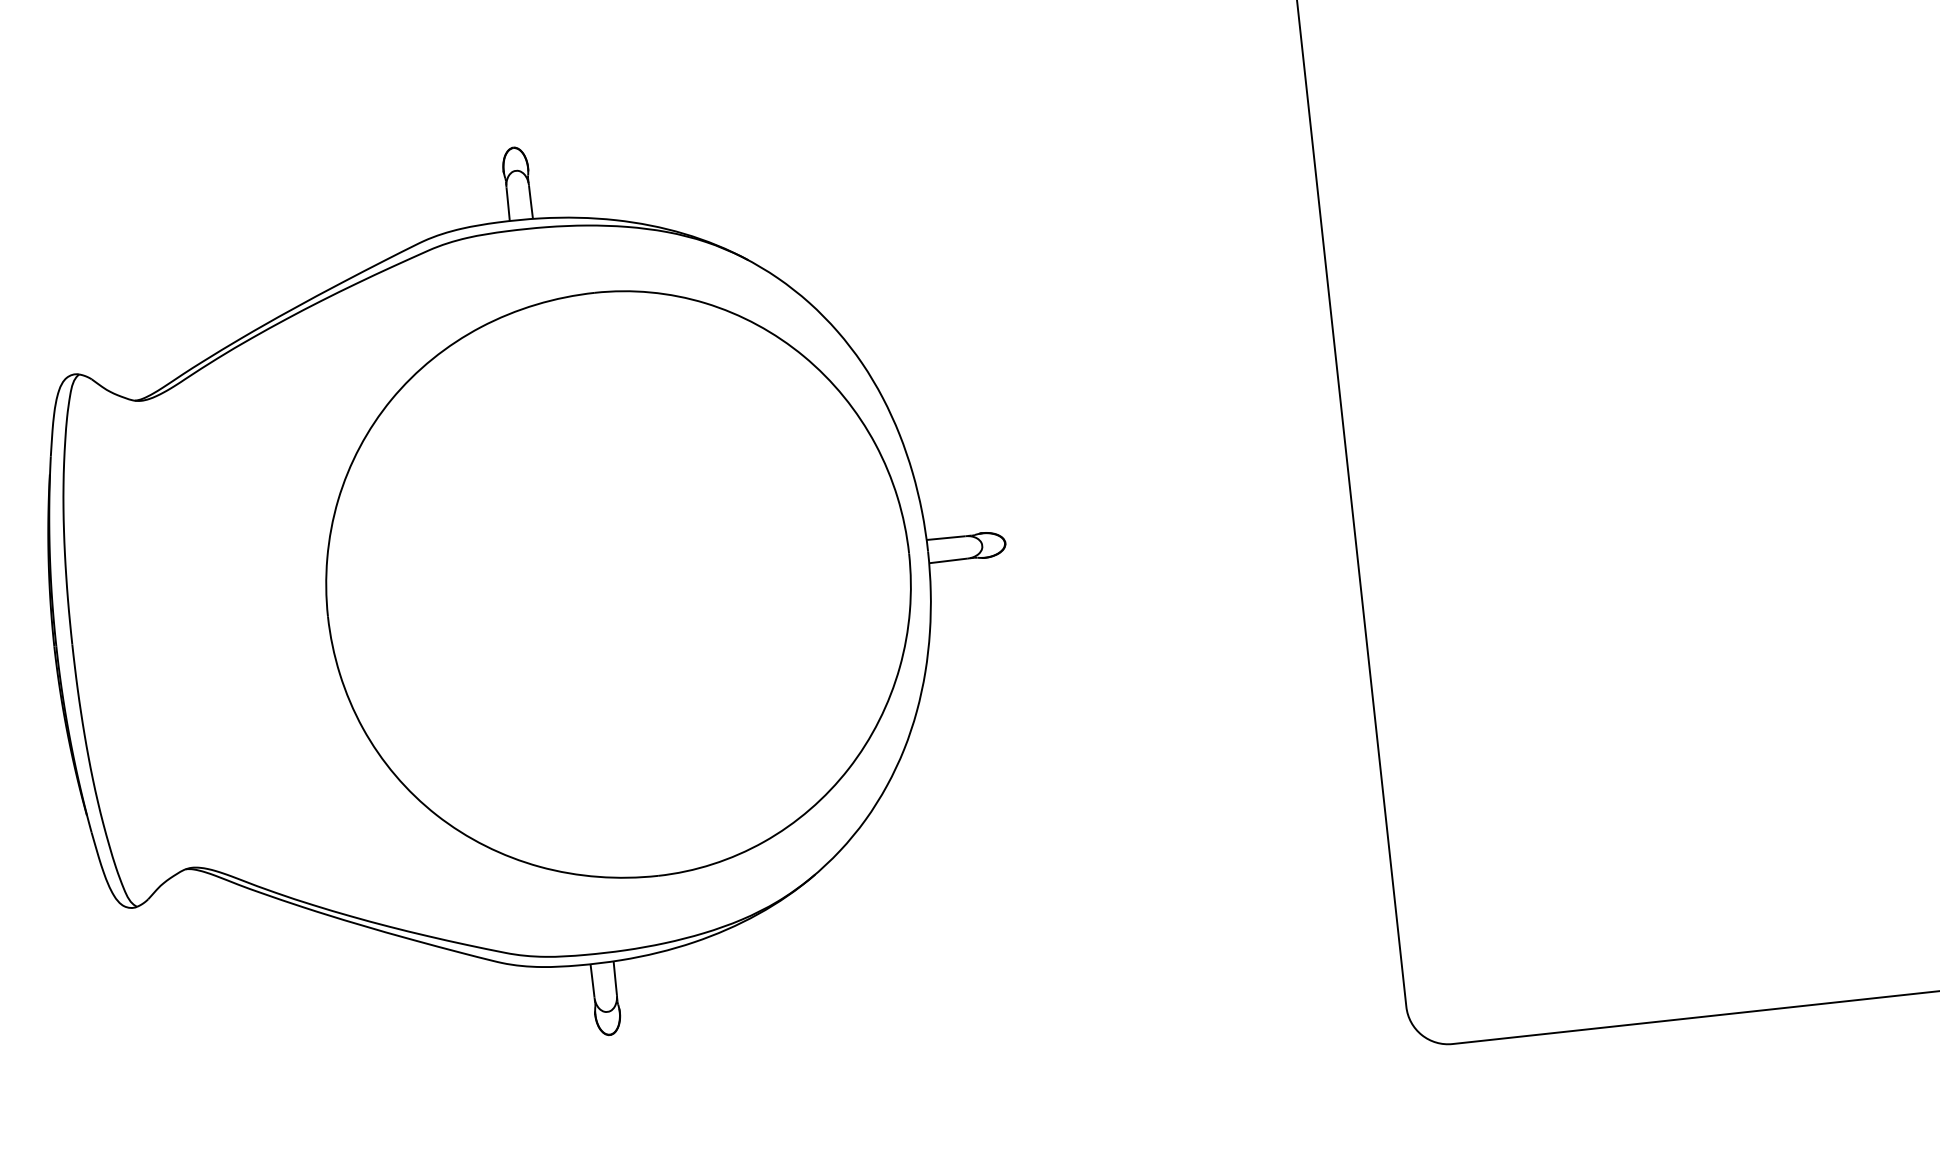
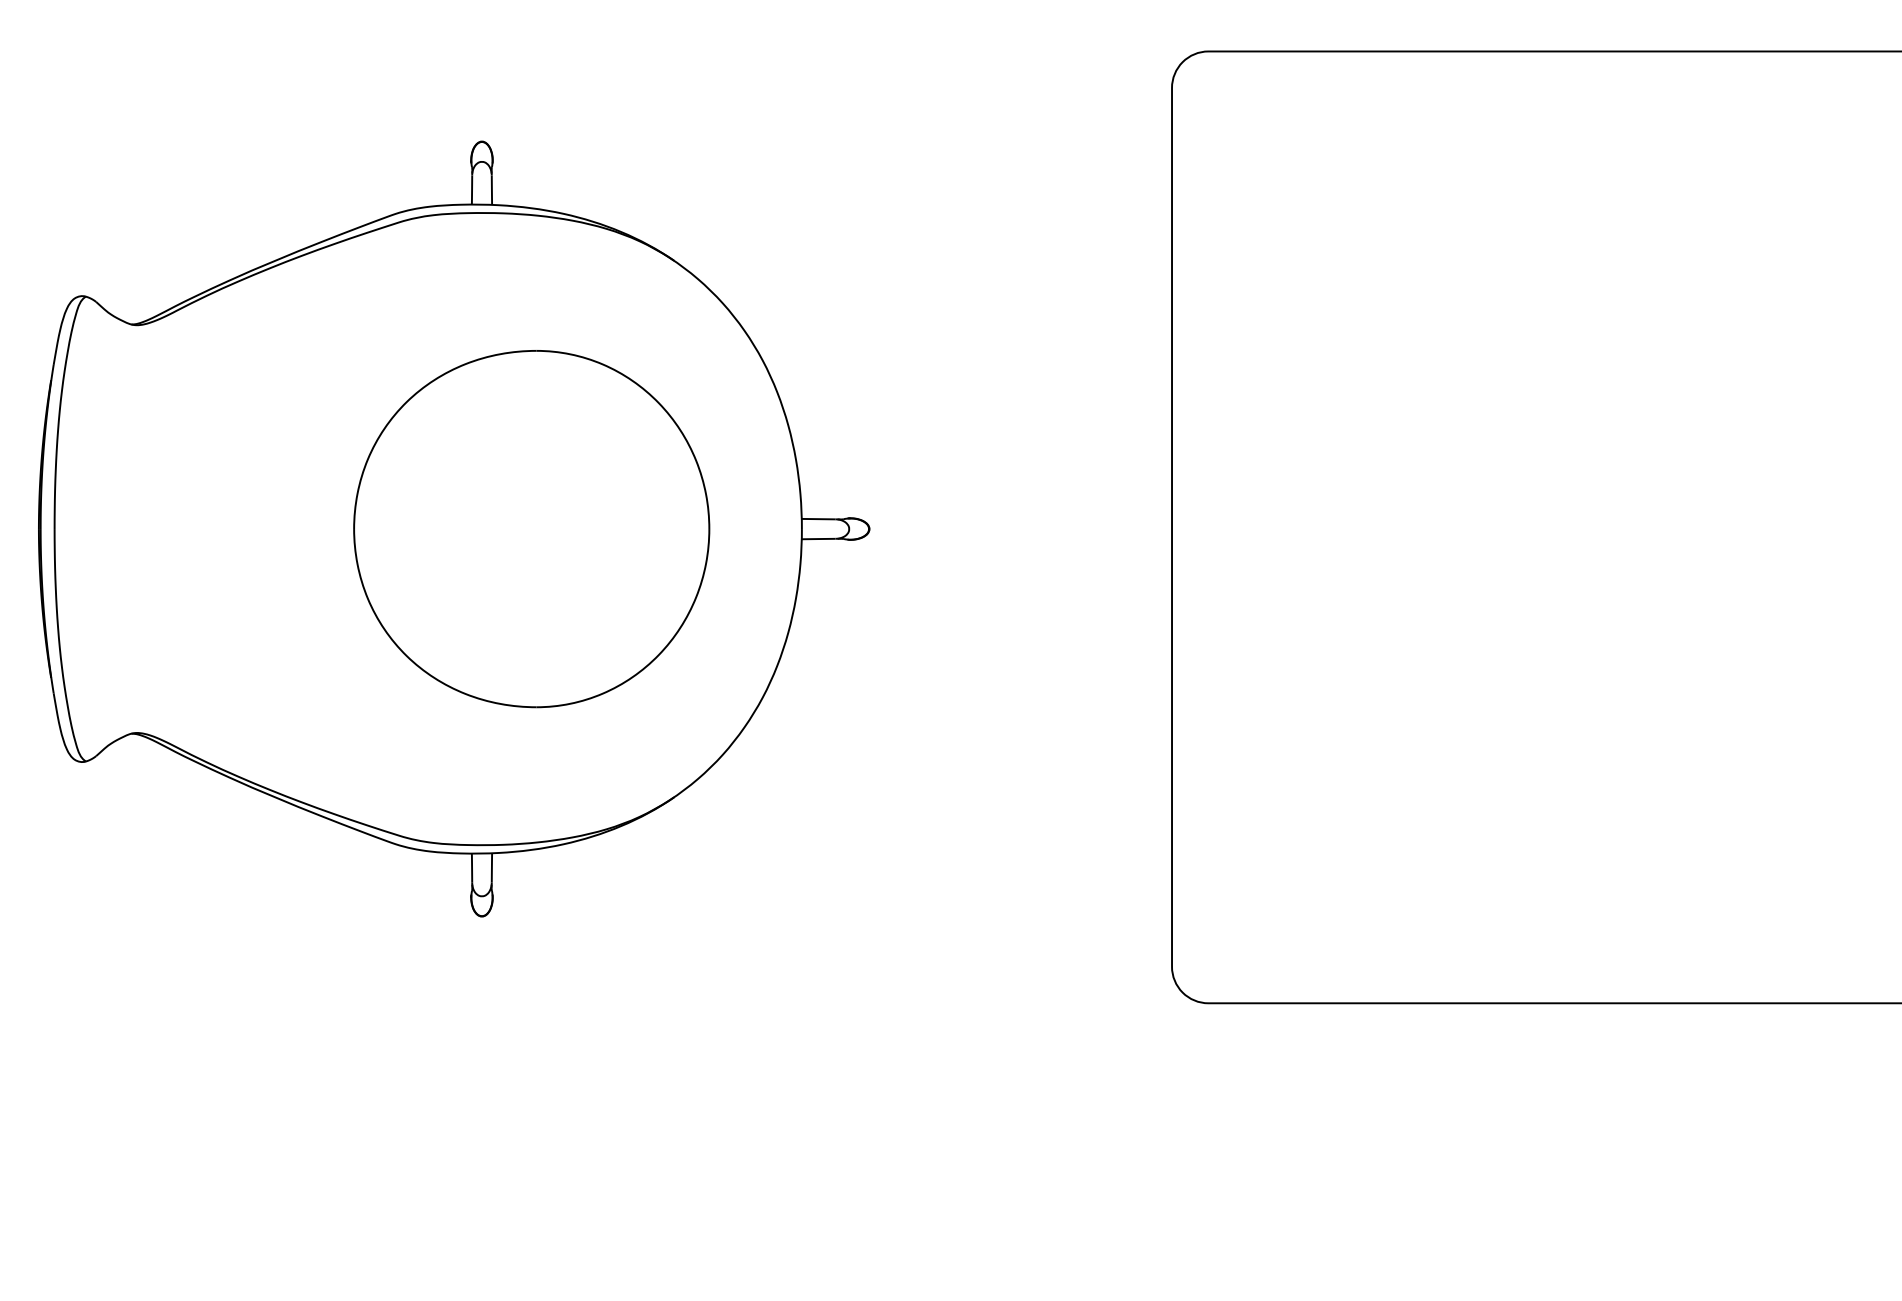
part: (618, 584) -> (531, 528), size x0.7

